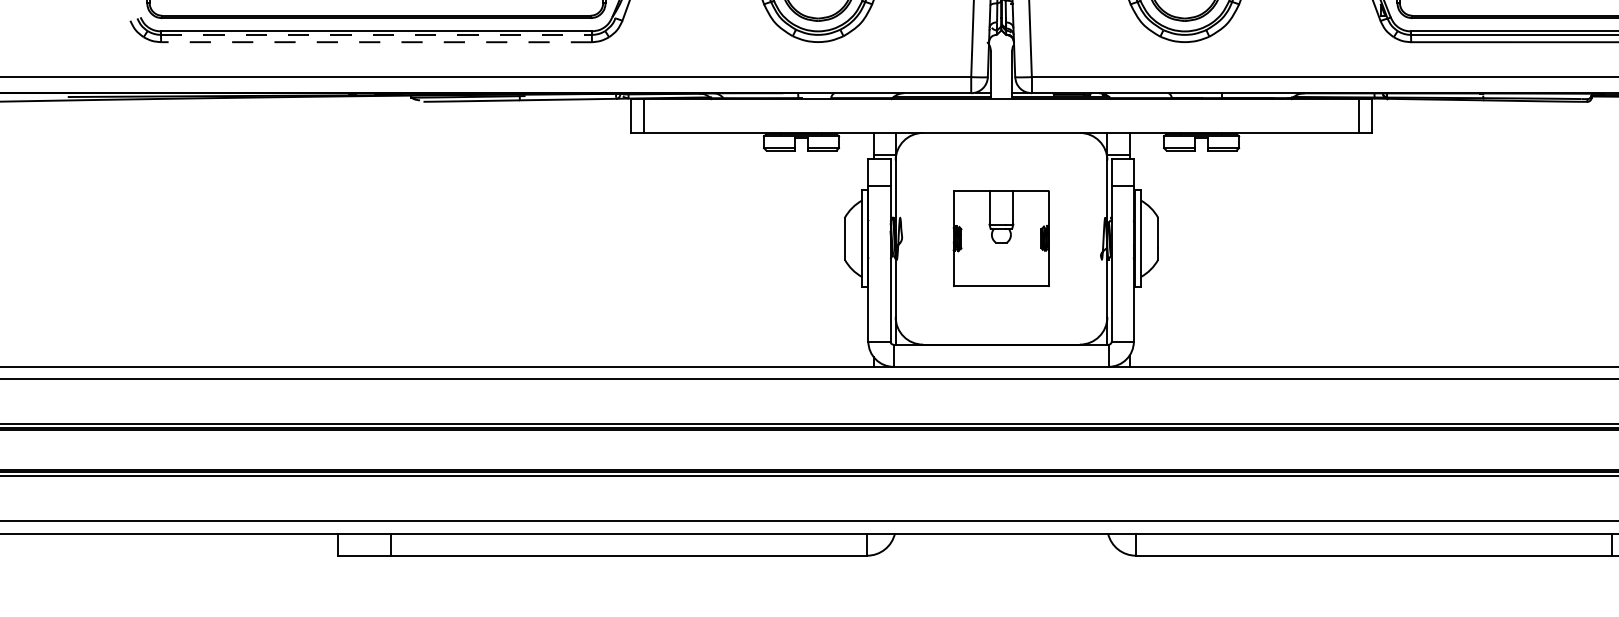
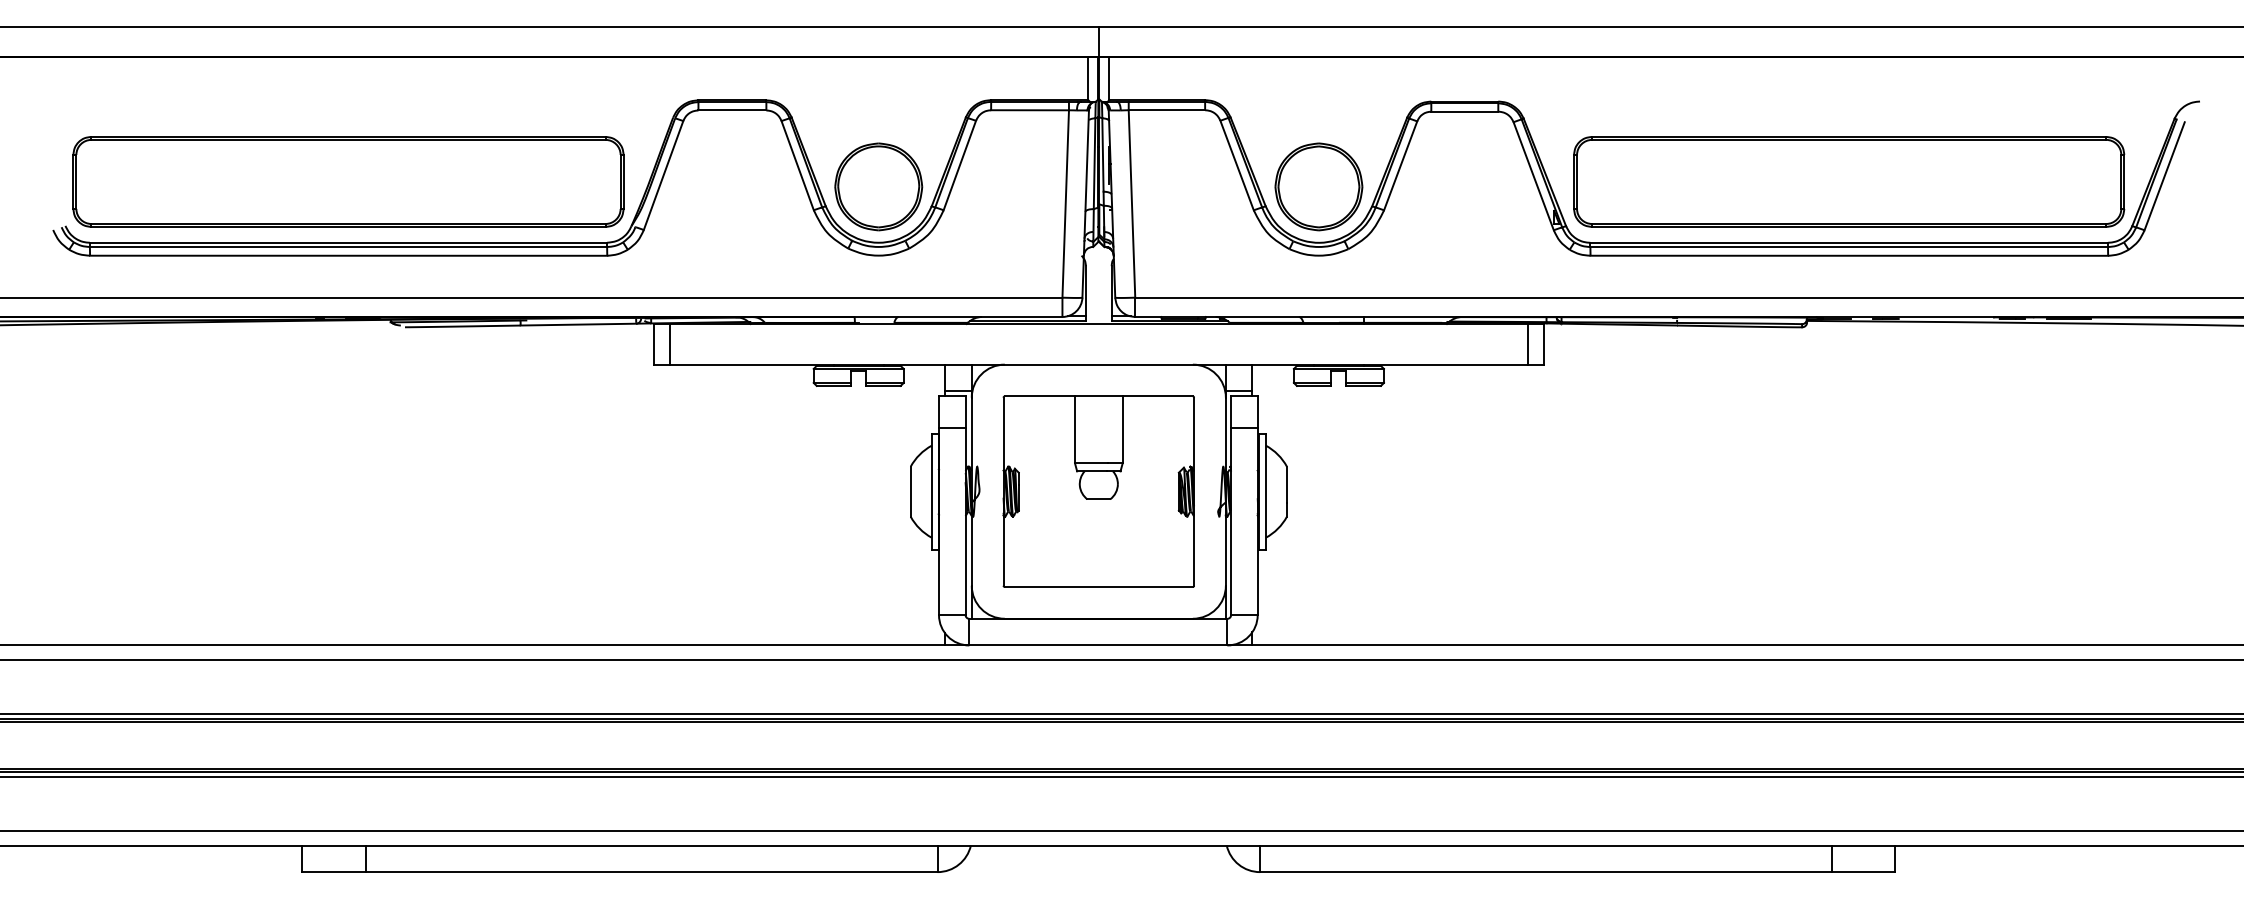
line: (376, 35) -> (348, 247), dashed -> solid
line: (376, 41) -> (348, 255), dashed -> solid
part: (1001, 238) -> (1098, 491), size x1.67

